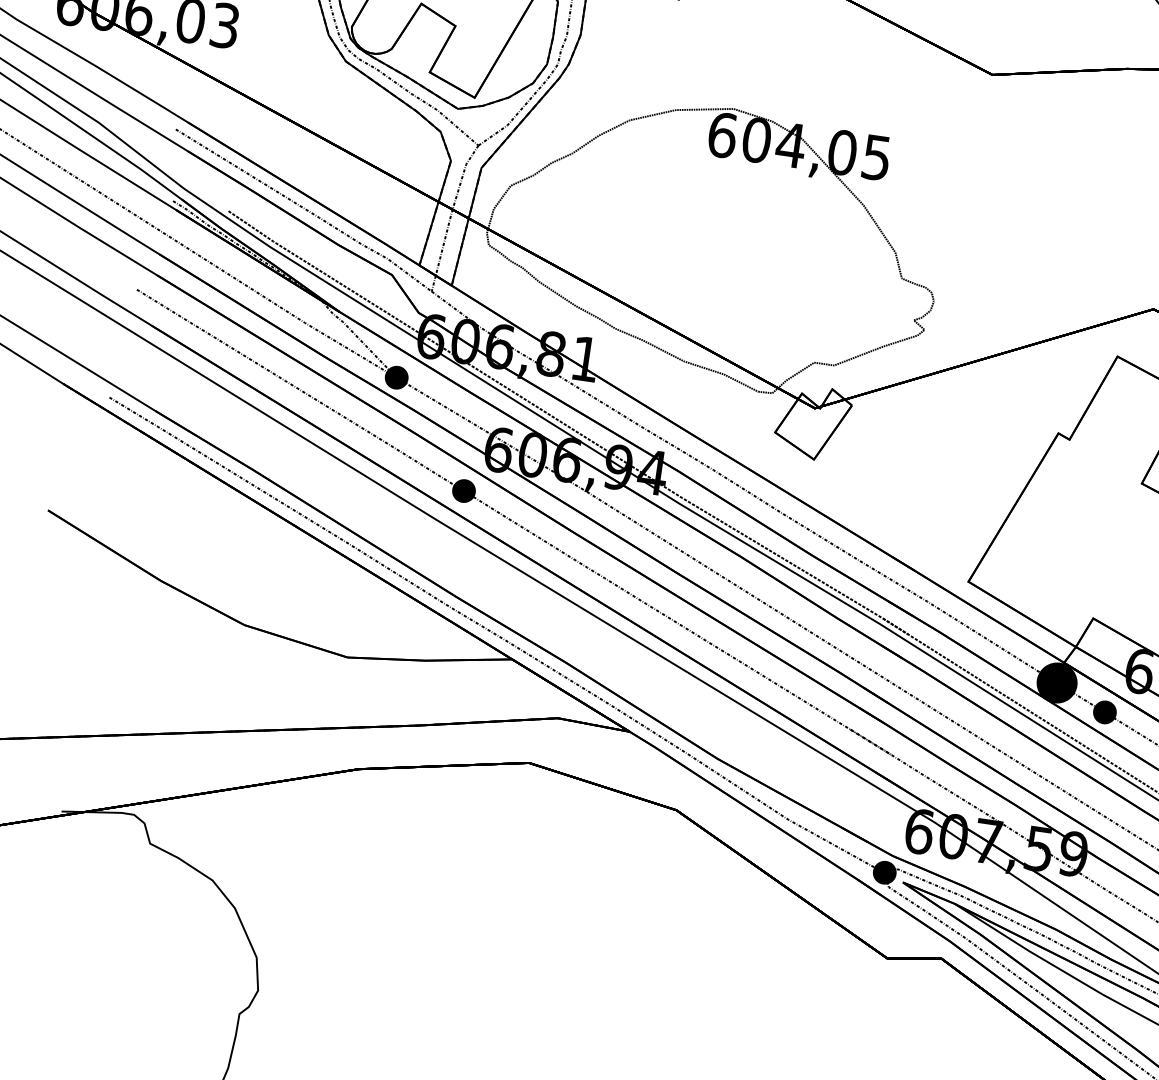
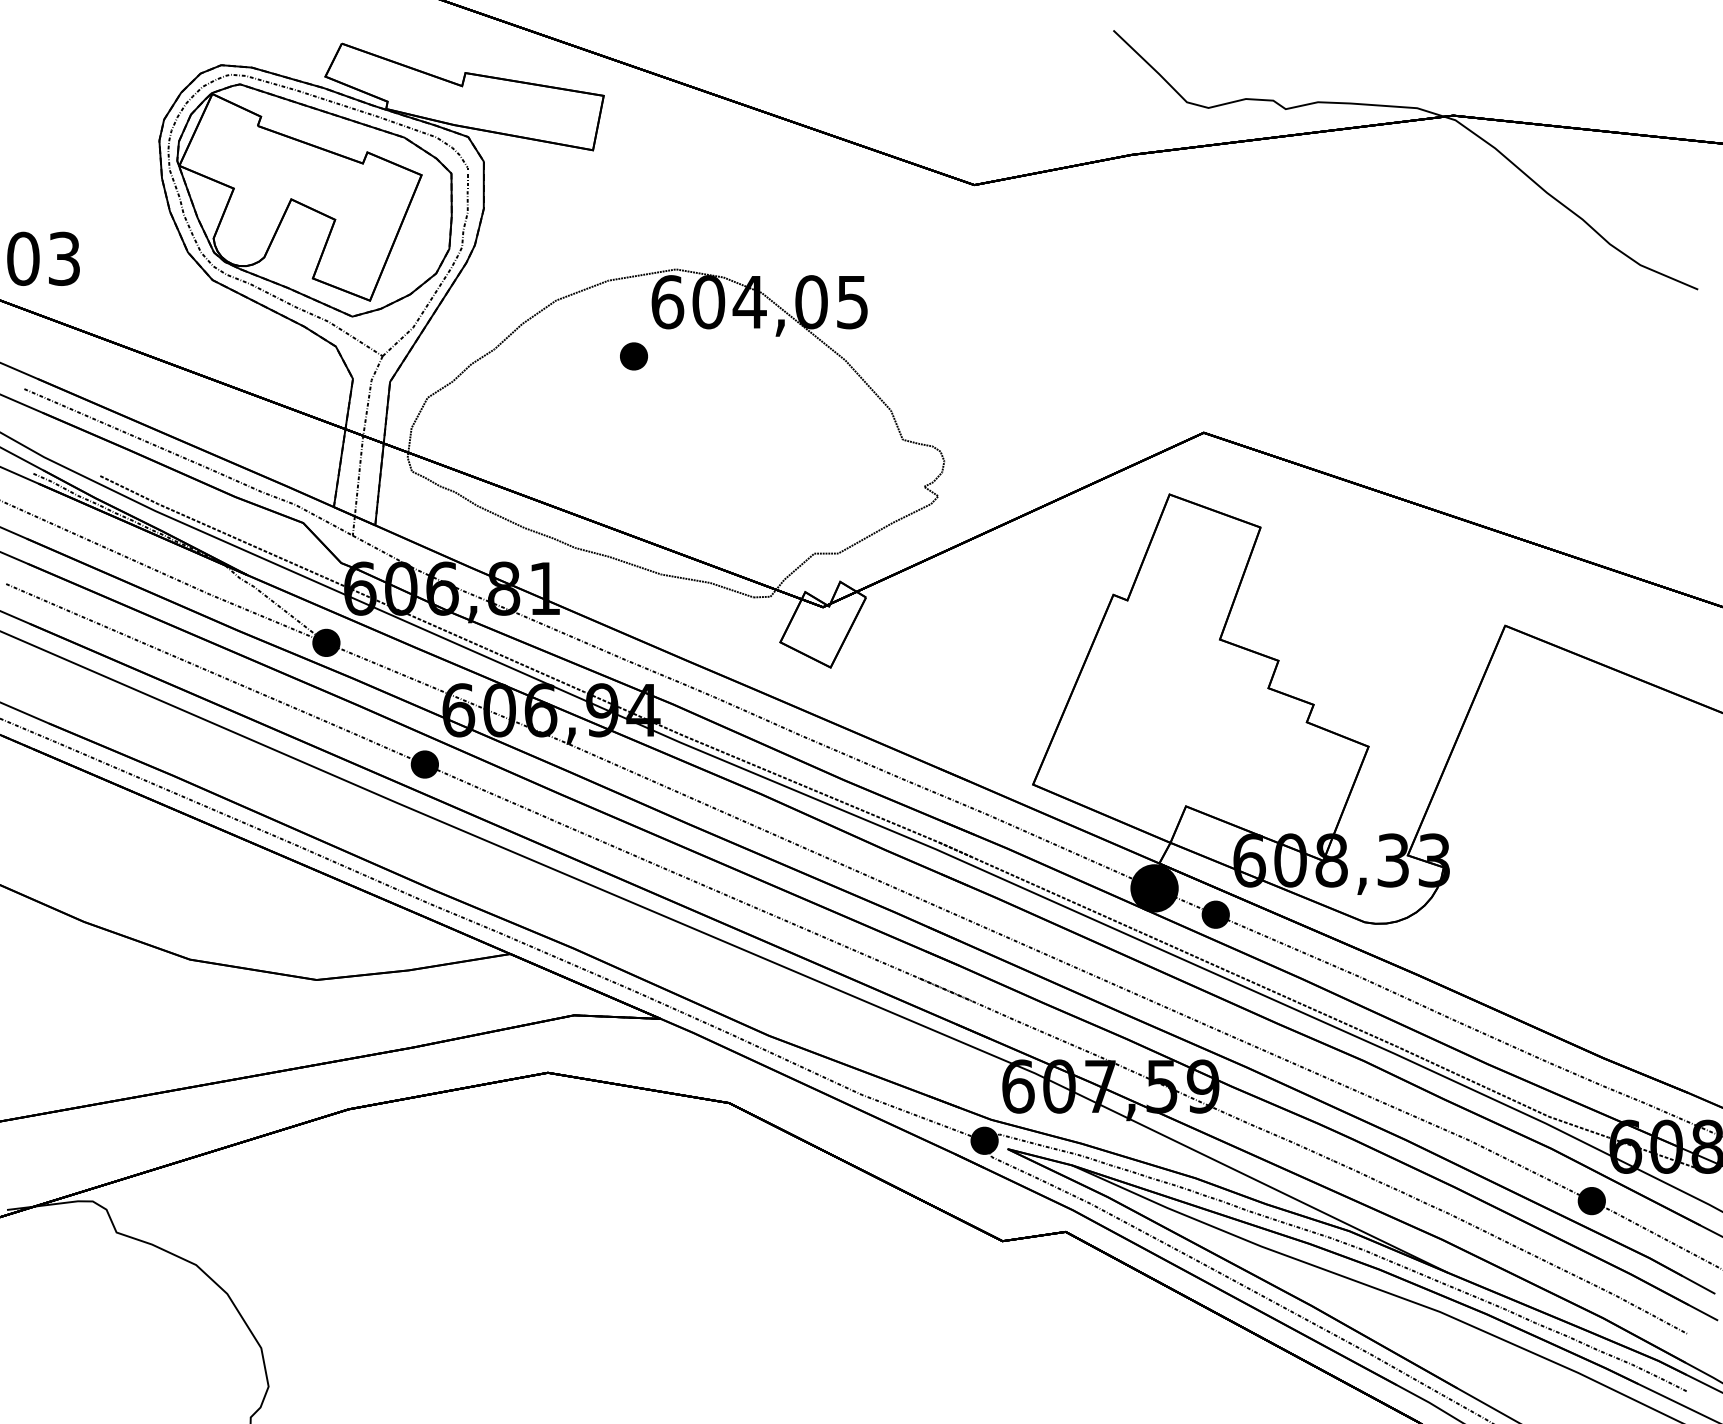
part: (687, 176) -> (633, 356), added

